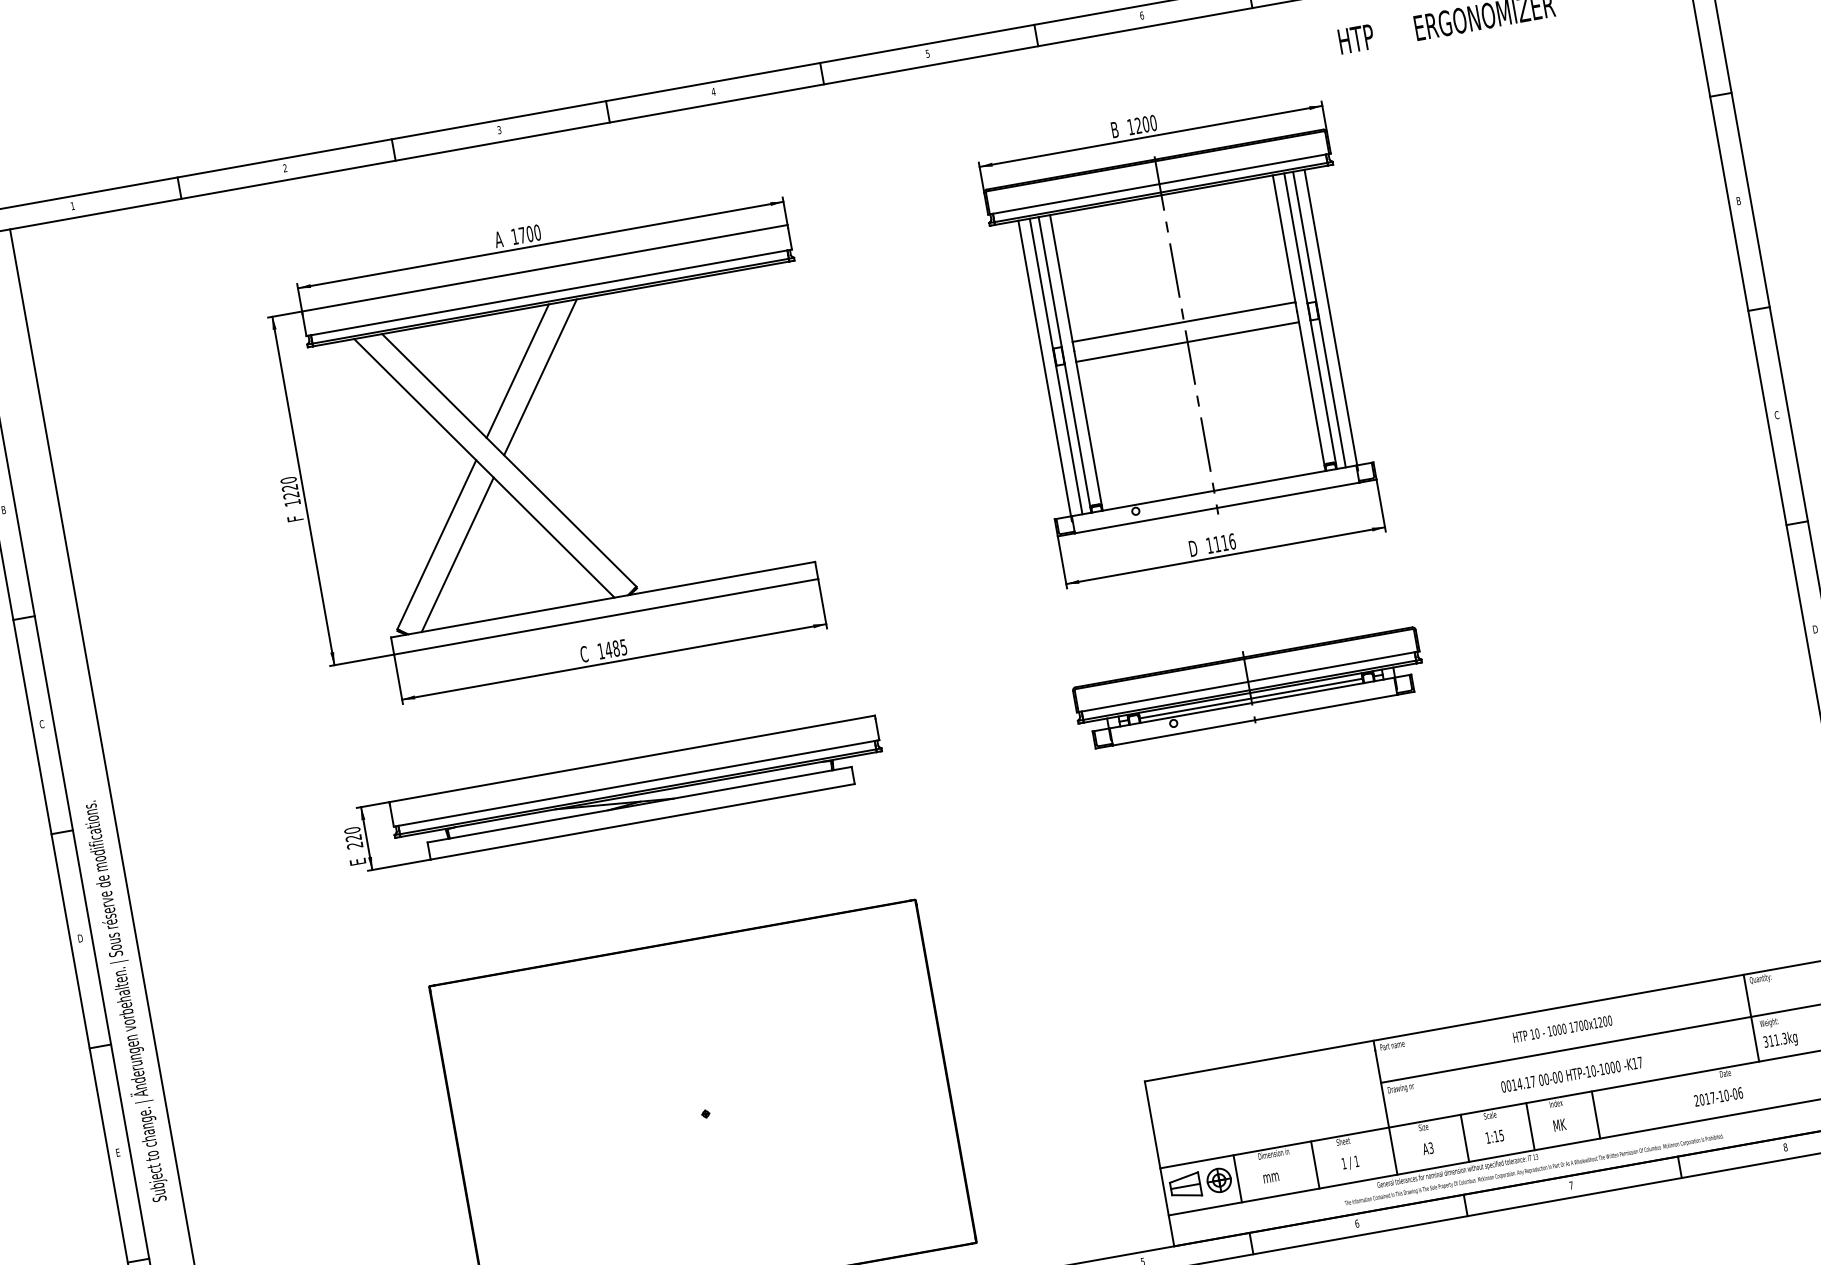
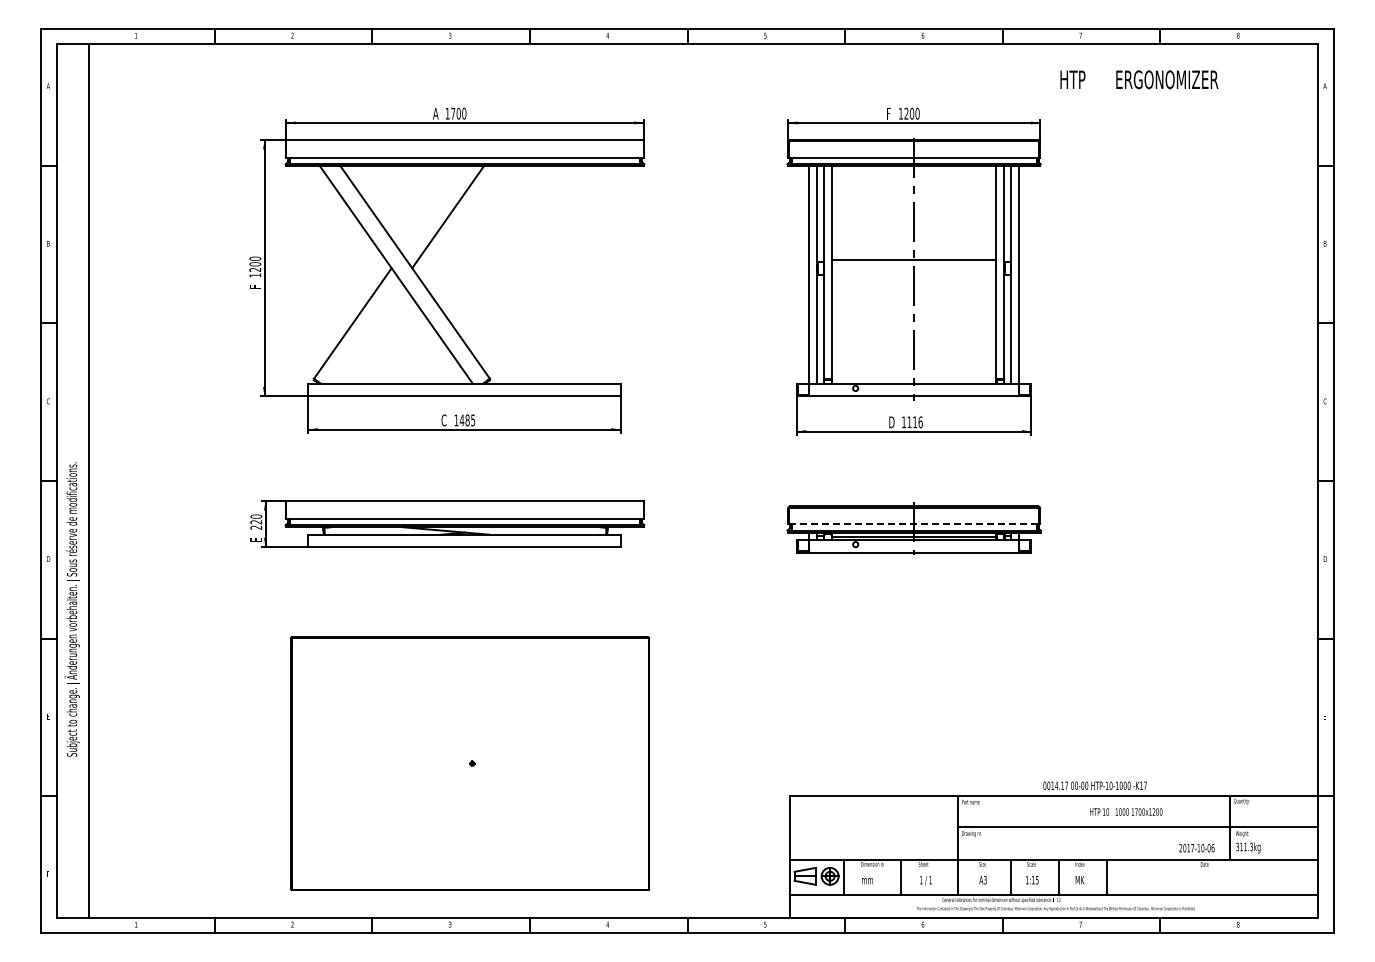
text: (1115, 129) -> (889, 113), B -> F
line: (1188, 342) -> (914, 274), removed
line: (517, 370) -> (432, 209), removed
text: (290, 488) -> (255, 264), 1220 -> 1200
line: (457, 553) -> (366, 332), removed
line: (1248, 681) -> (914, 524), solid -> dashed
text: (1562, 1028) -> (1126, 811), moved
text: (1571, 1074) -> (1094, 785), moved
text: (1718, 1097) -> (1196, 848), moved

